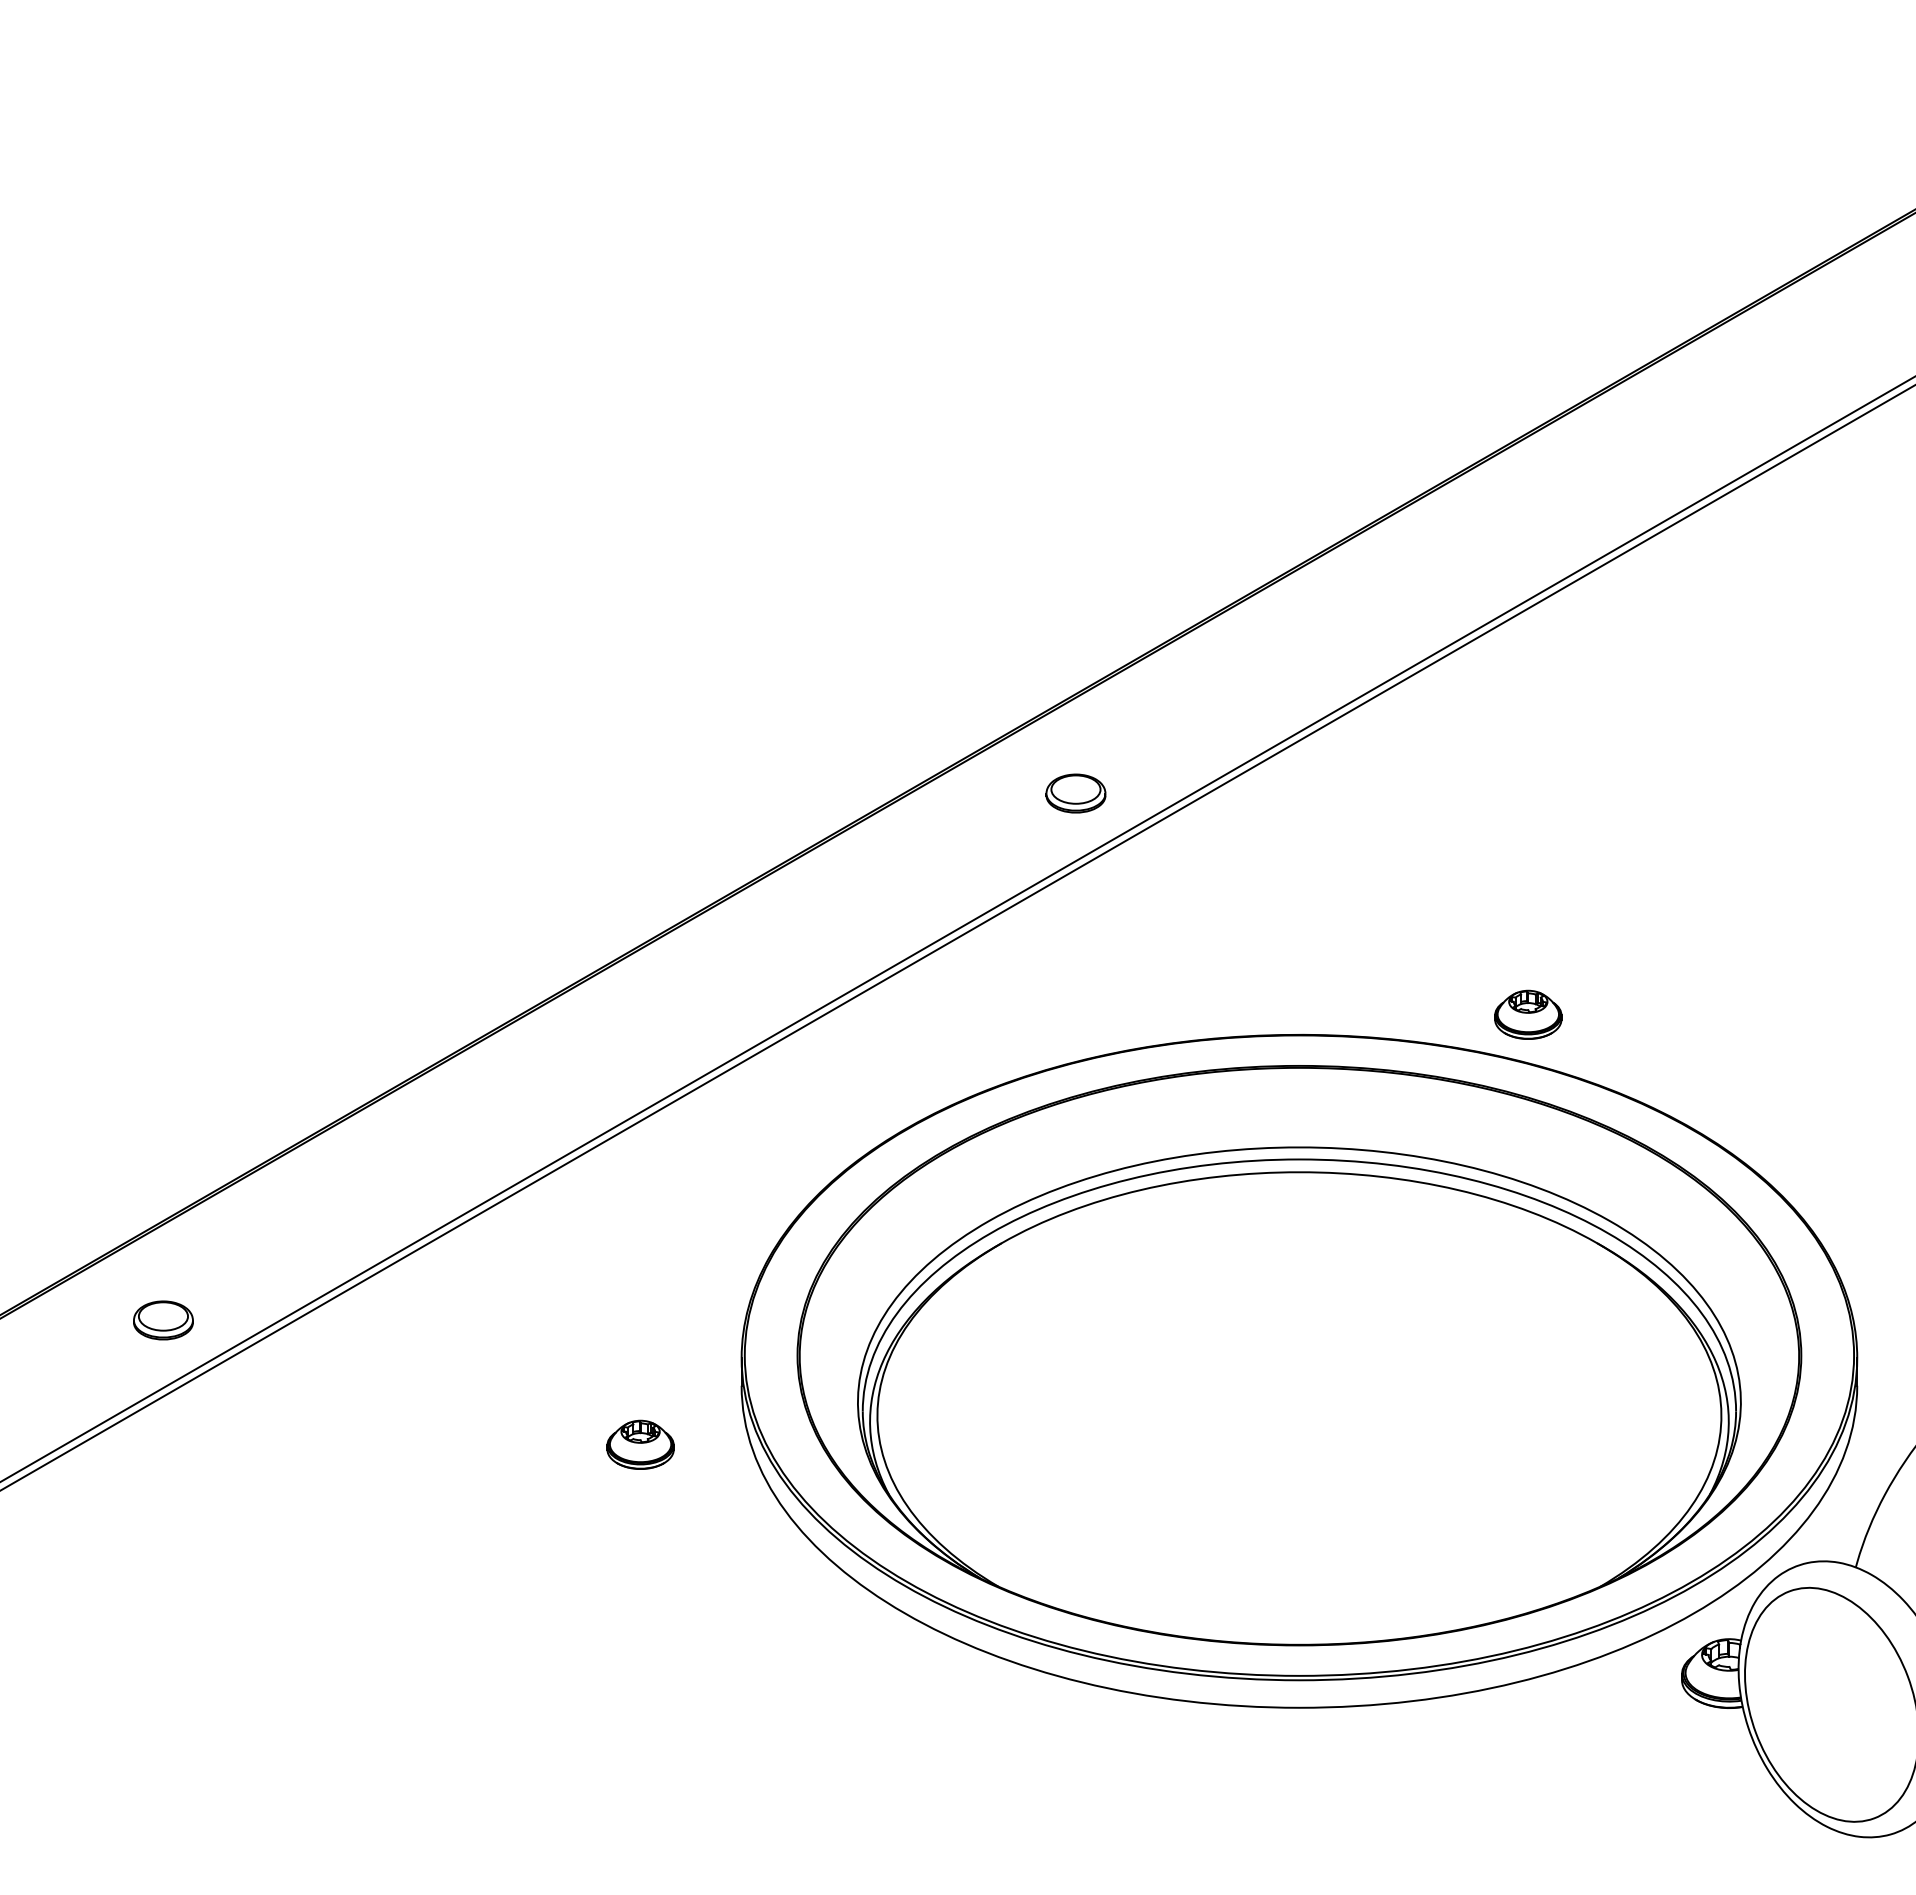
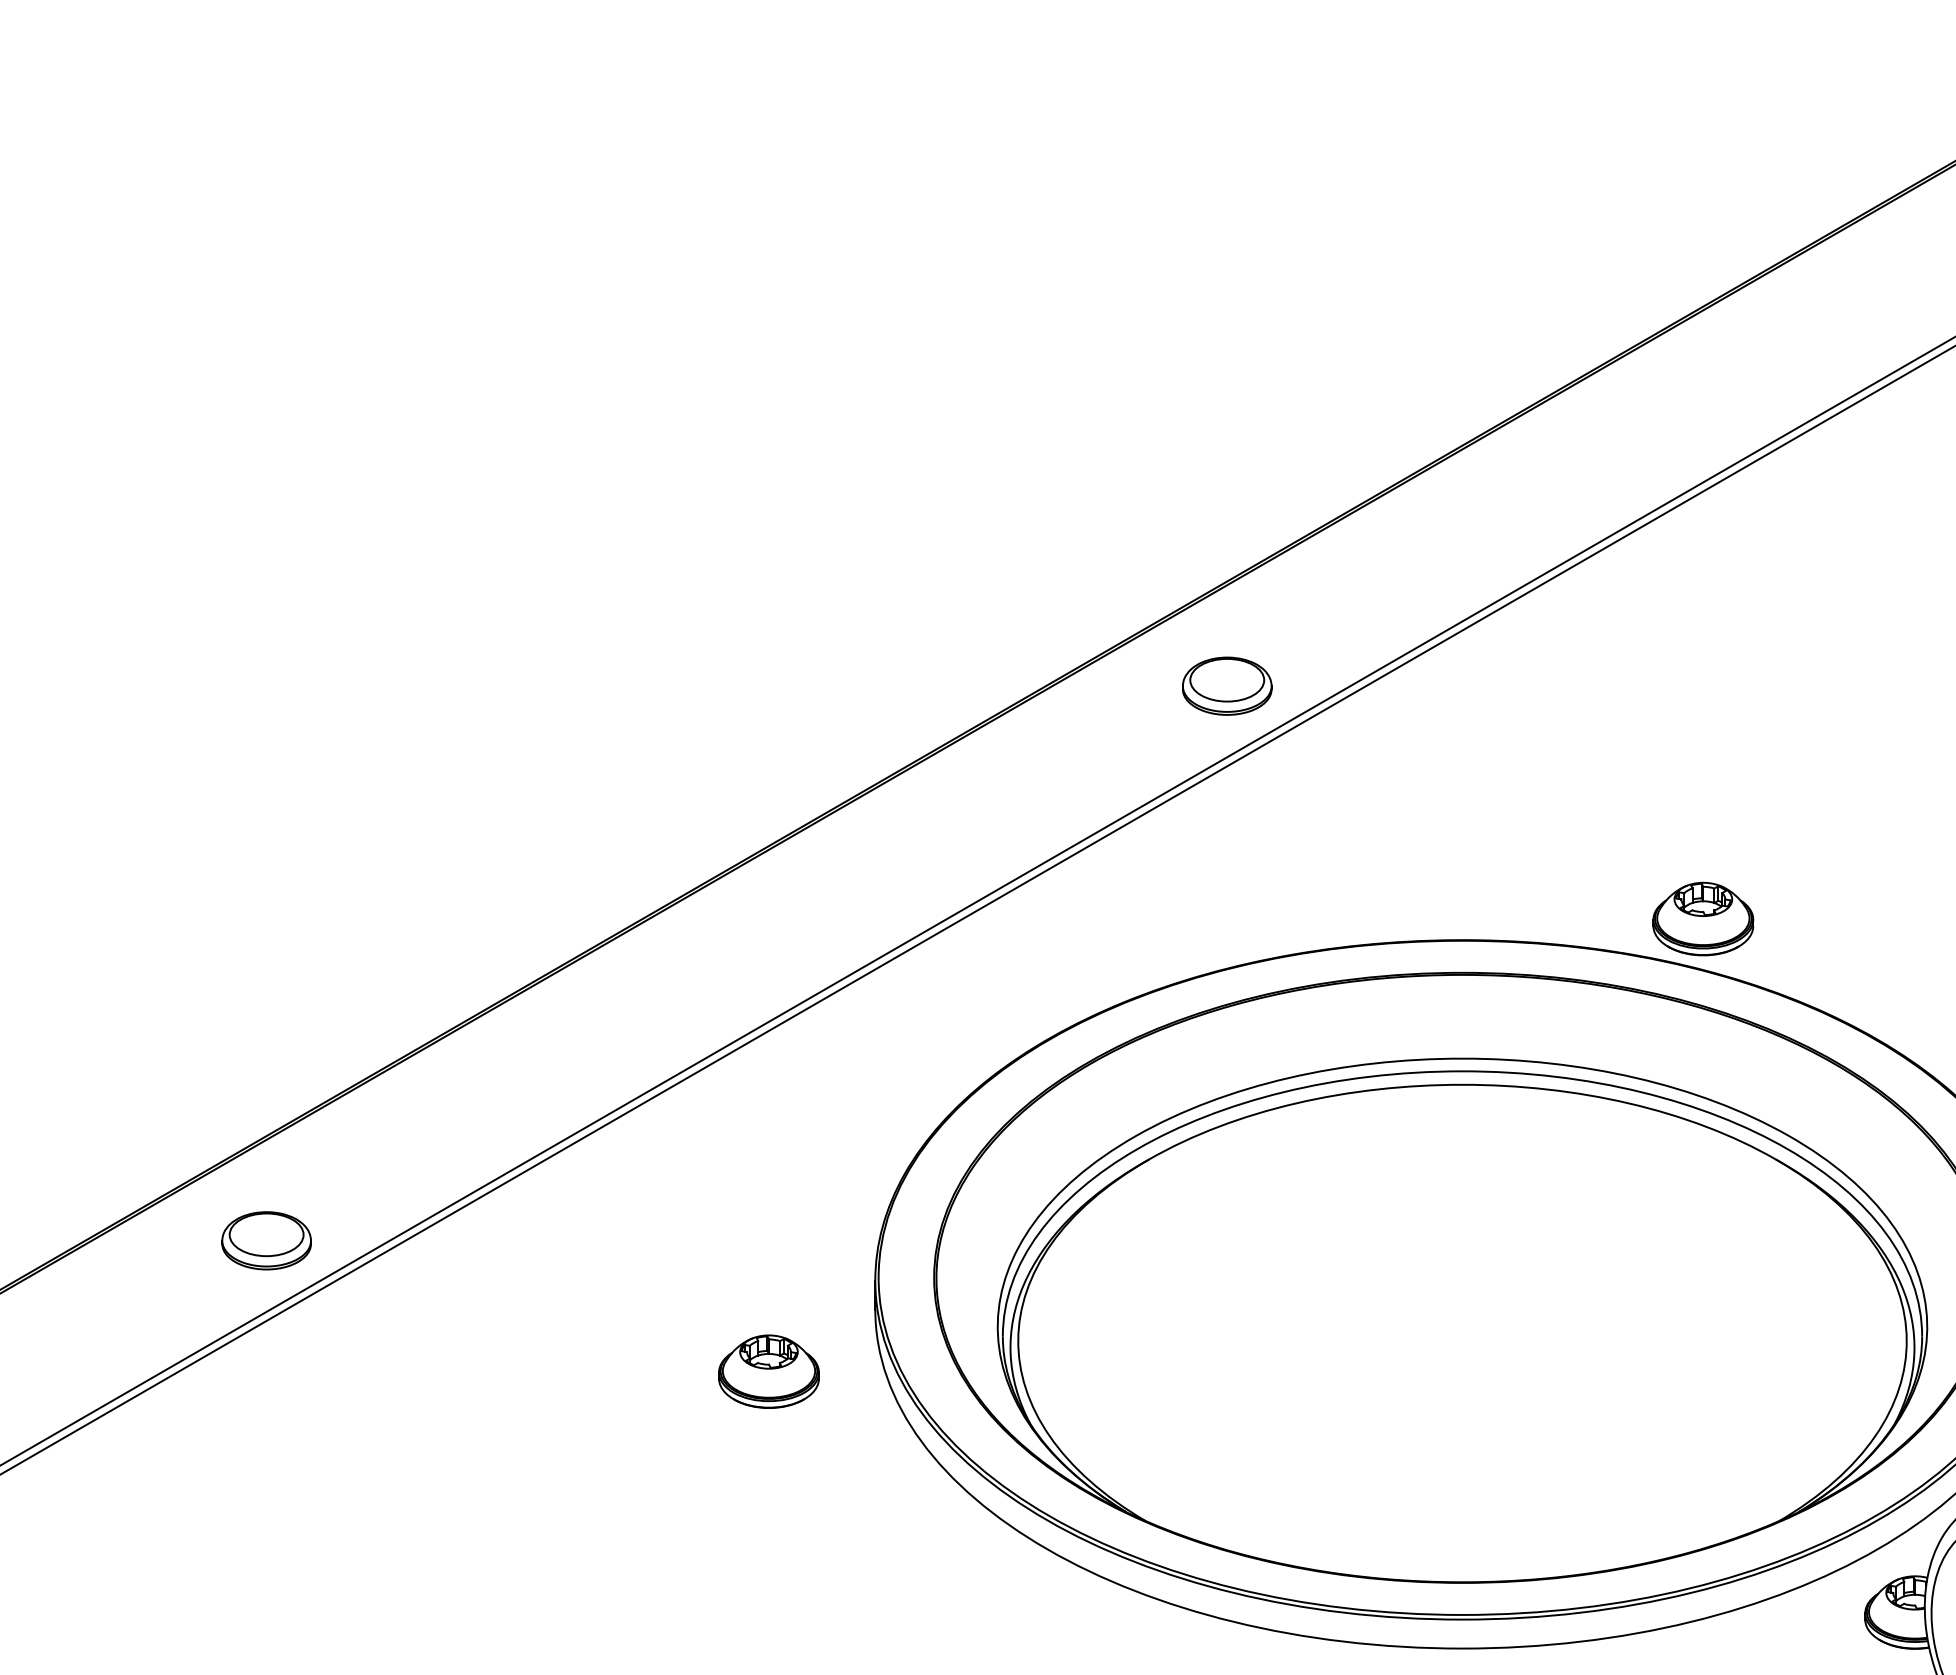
part: (1075, 793) -> (1226, 686), size x1.43
part: (1528, 1014) -> (1703, 918), size x1.43
part: (163, 1320) -> (266, 1240), size x1.43
part: (640, 1444) -> (768, 1371), size x1.43

